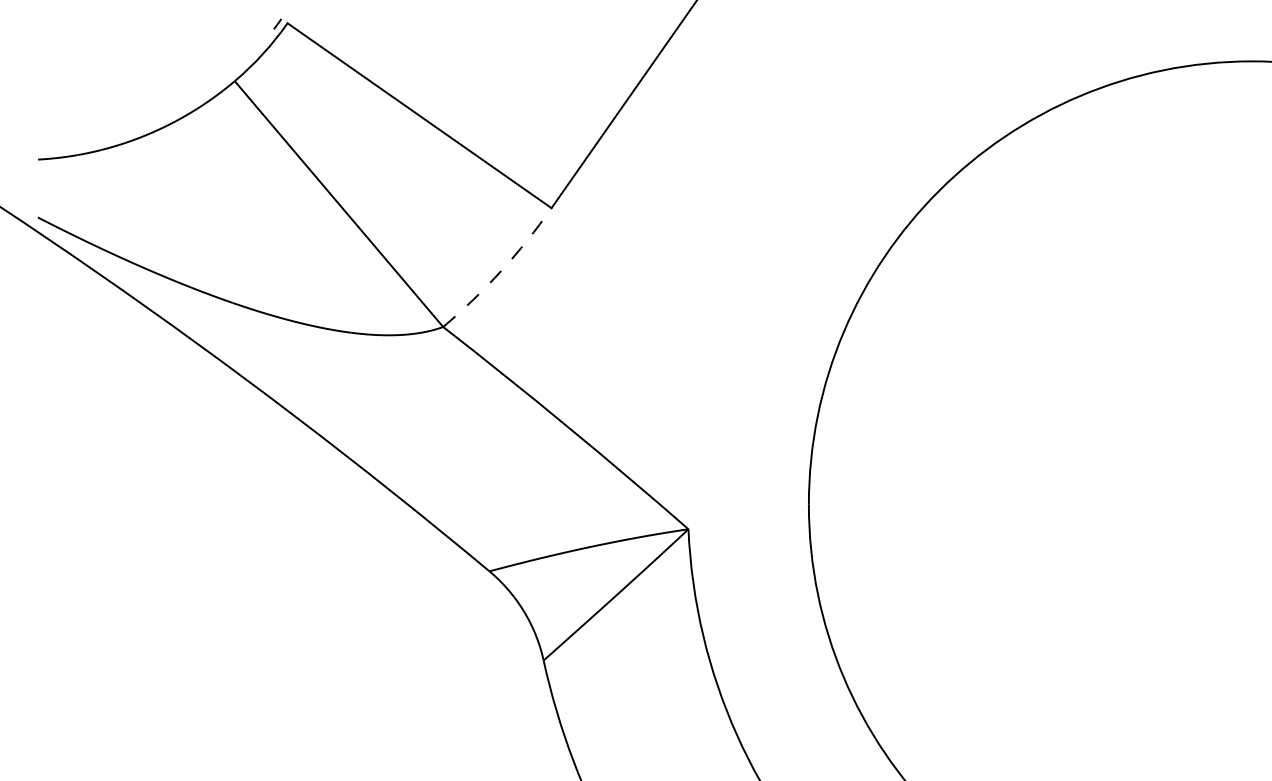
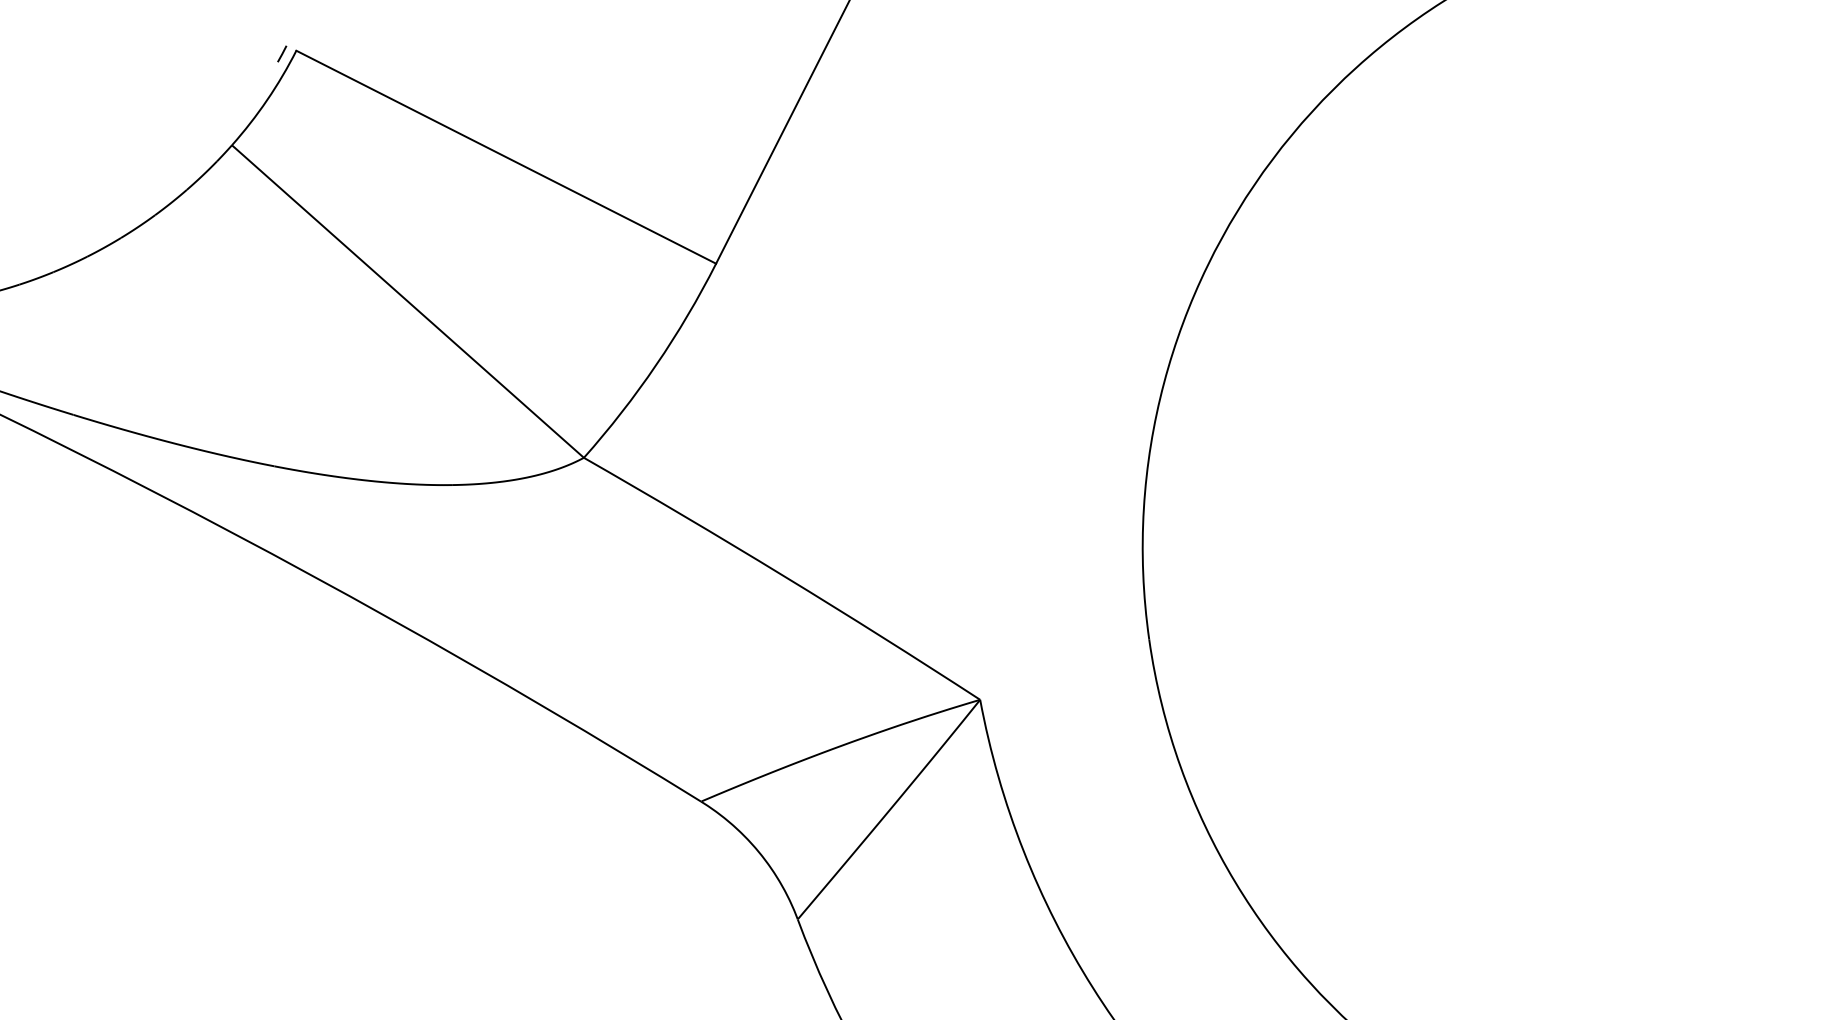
arc: (501, 271) -> (656, 365), dashed -> solid

